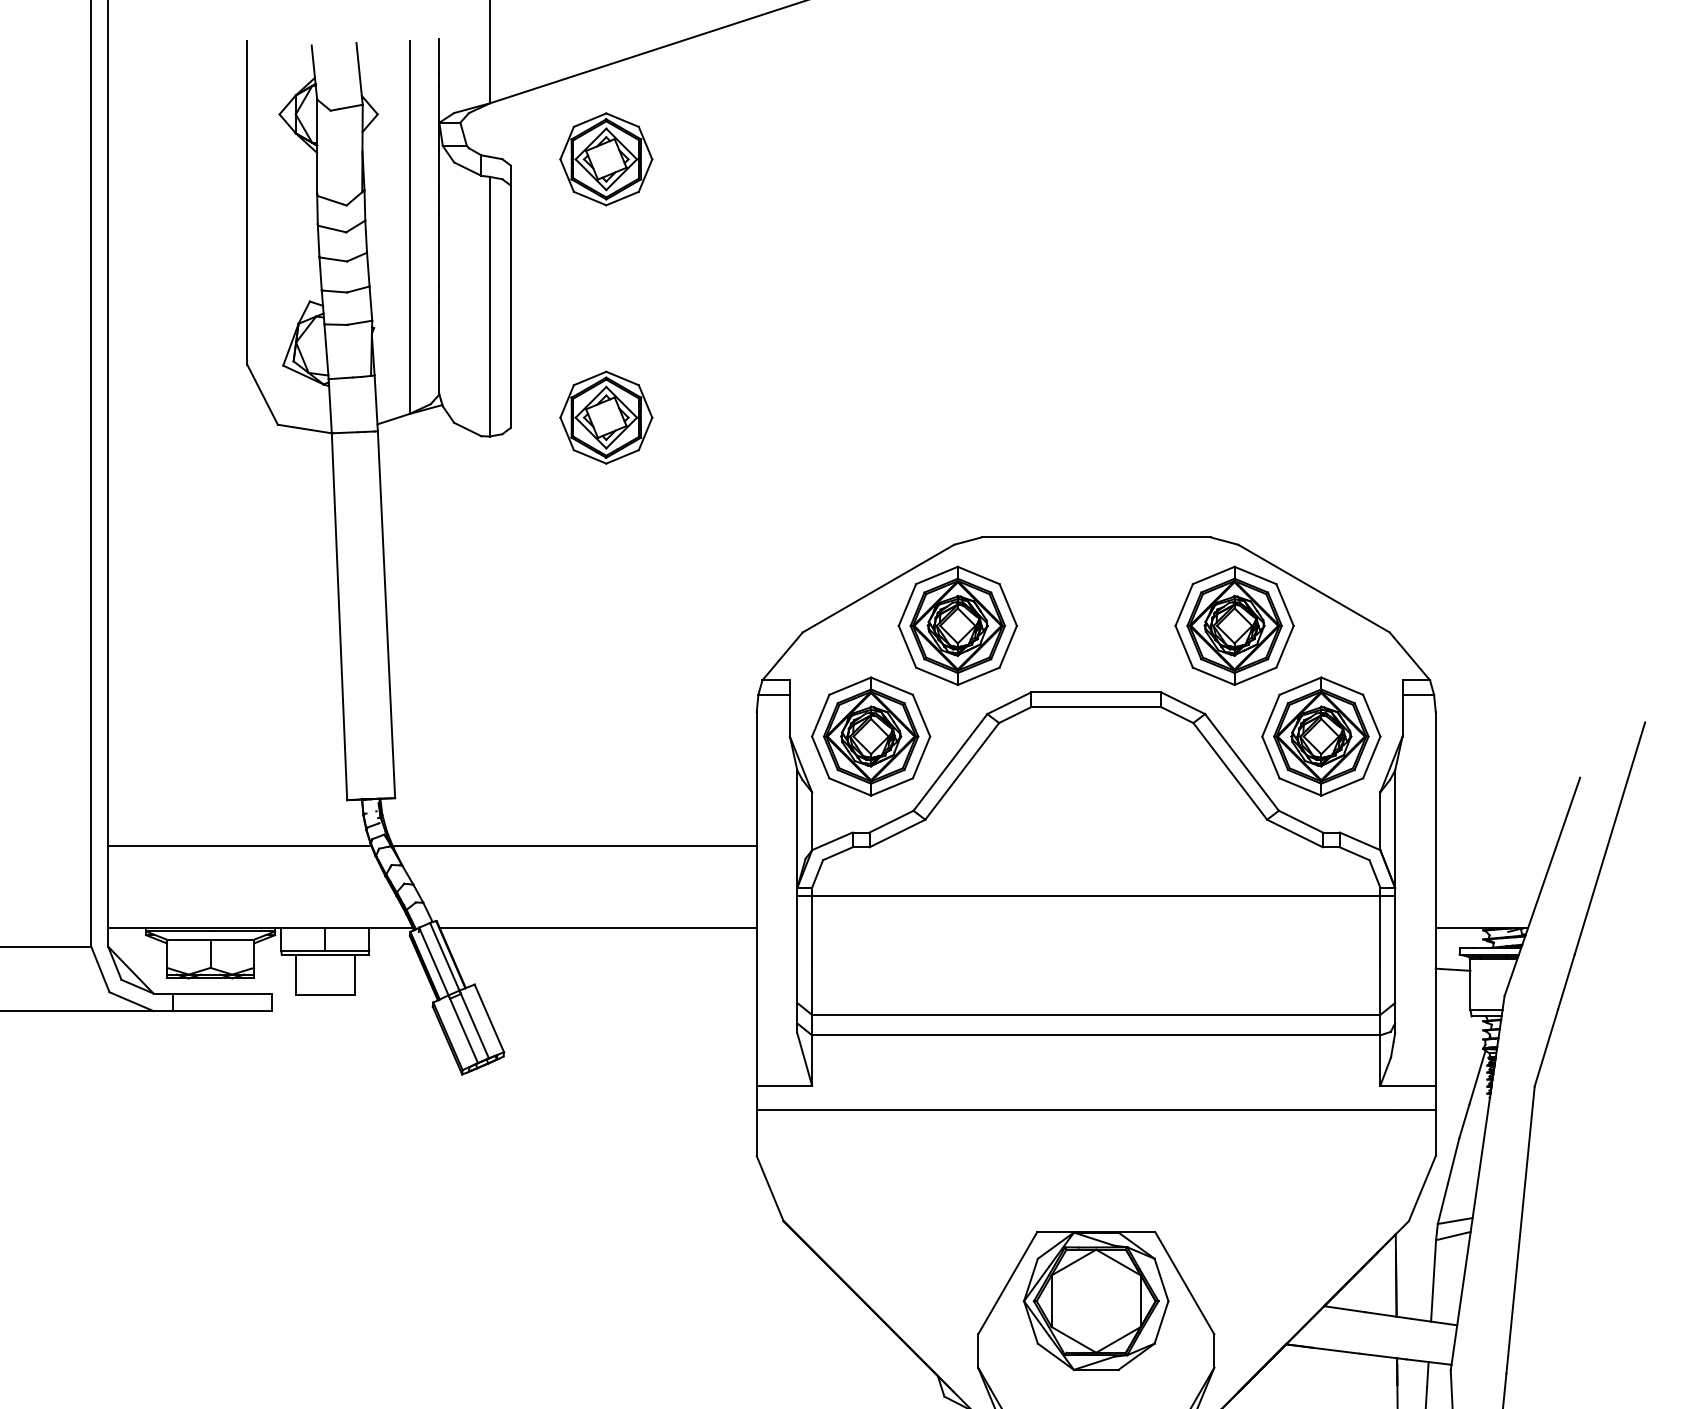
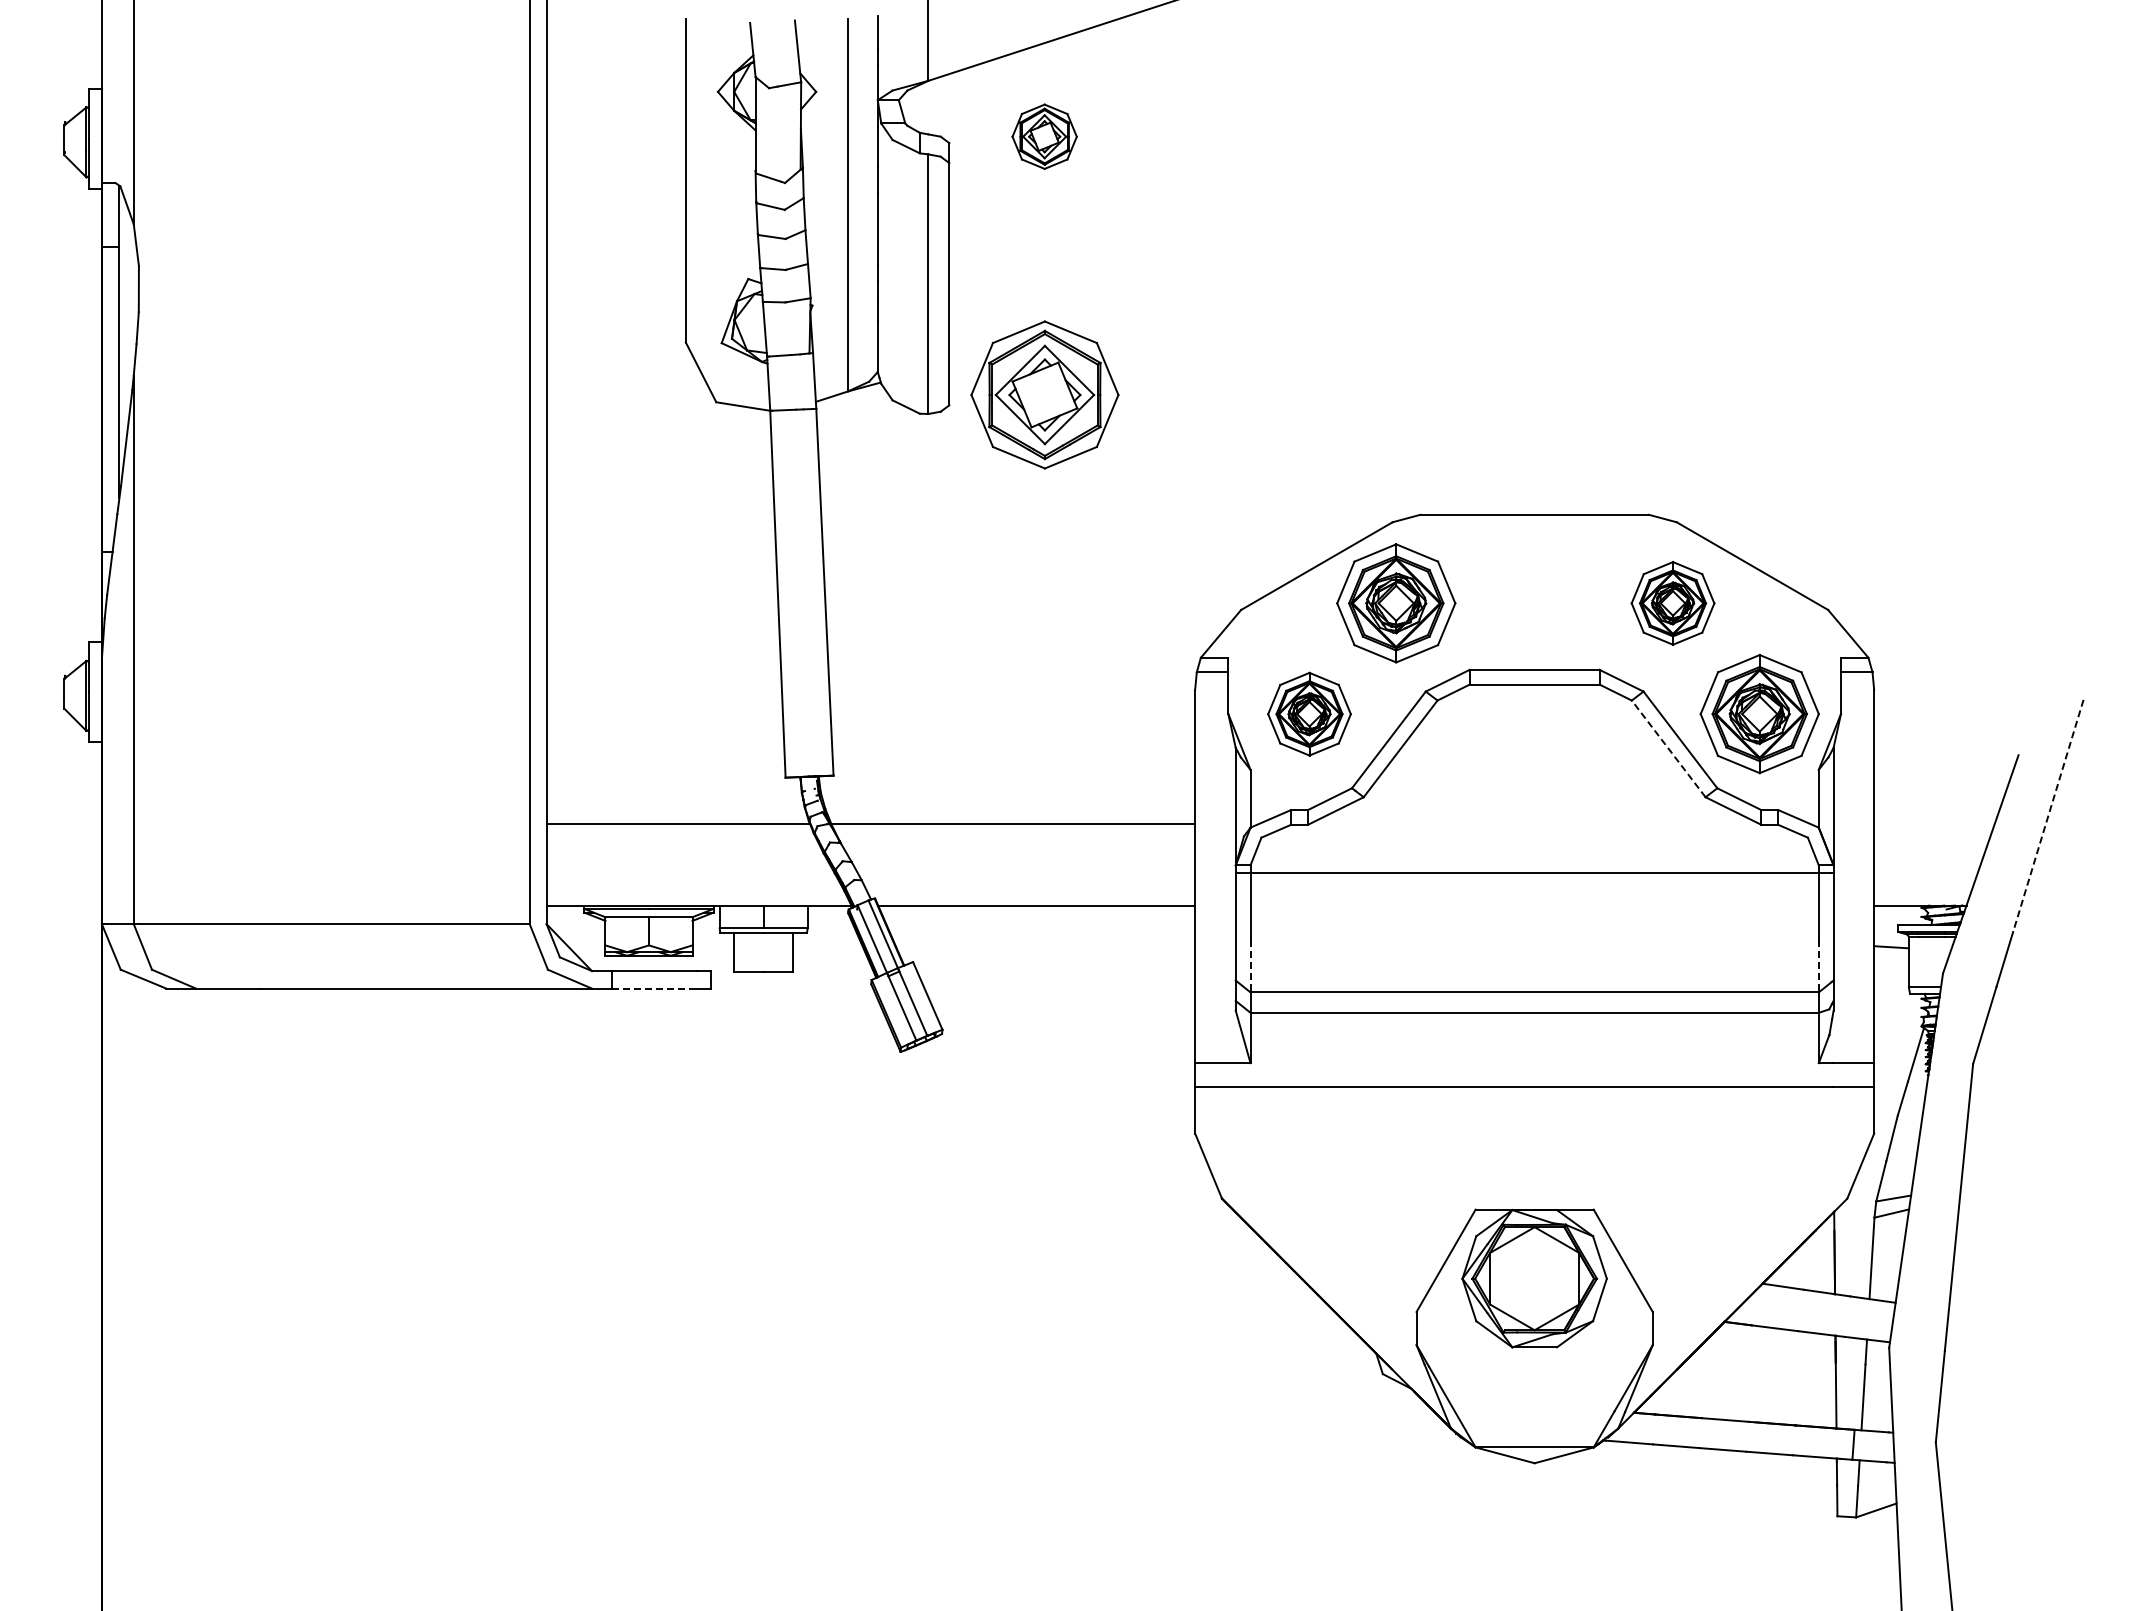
part: (606, 159) -> (1044, 136), size x0.7
part: (606, 418) -> (1044, 395), size x1.6
part: (1234, 626) -> (1672, 603), size x0.7
part: (871, 737) -> (1309, 714), size x0.7
line: (1230, 771) -> (1668, 748), solid -> dashed
line: (1610, 839) -> (2048, 816), solid -> dashed
line: (812, 989) -> (1250, 966), solid -> dashed
line: (1380, 989) -> (1818, 966), solid -> dashed
line: (216, 1011) -> (654, 988), solid -> dashed

